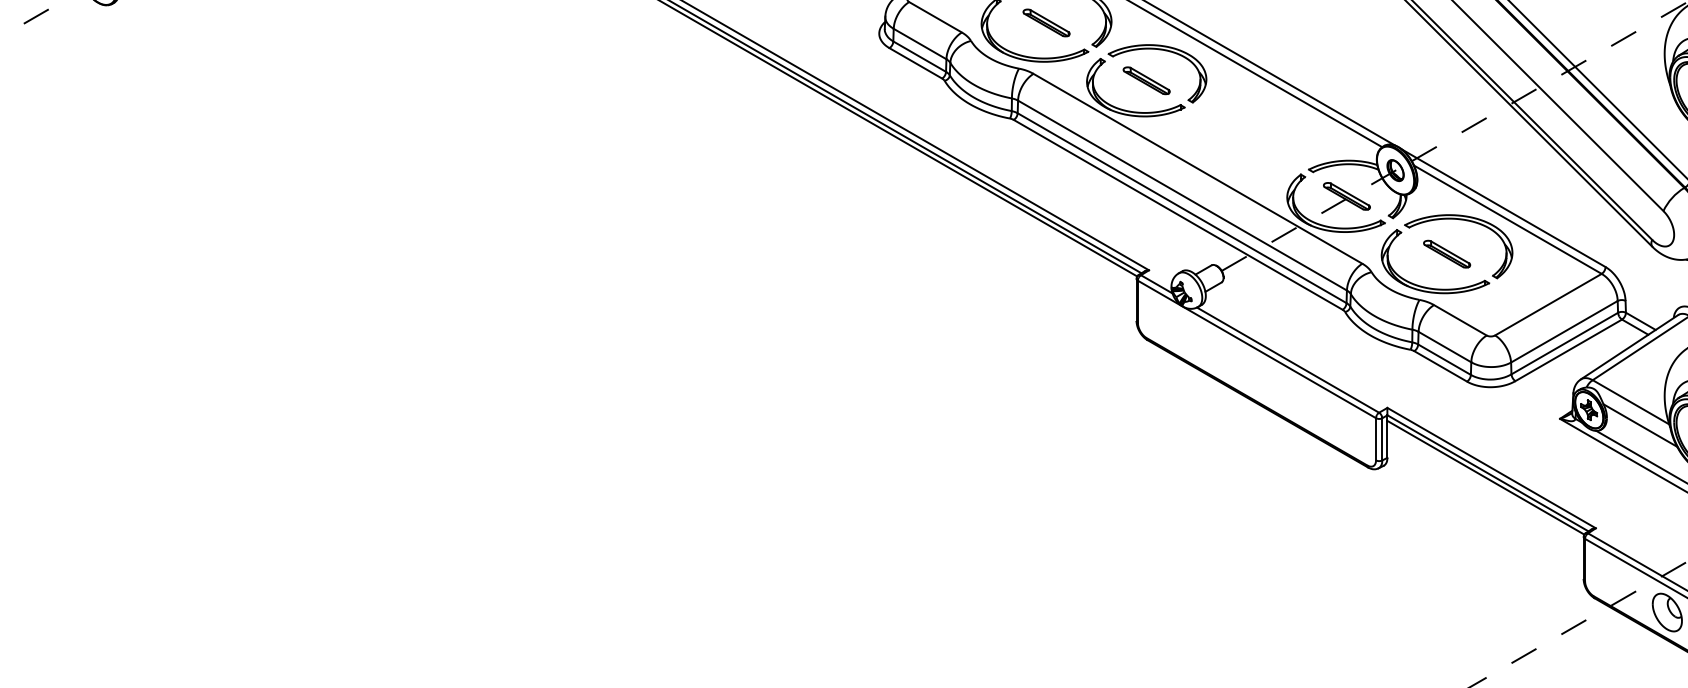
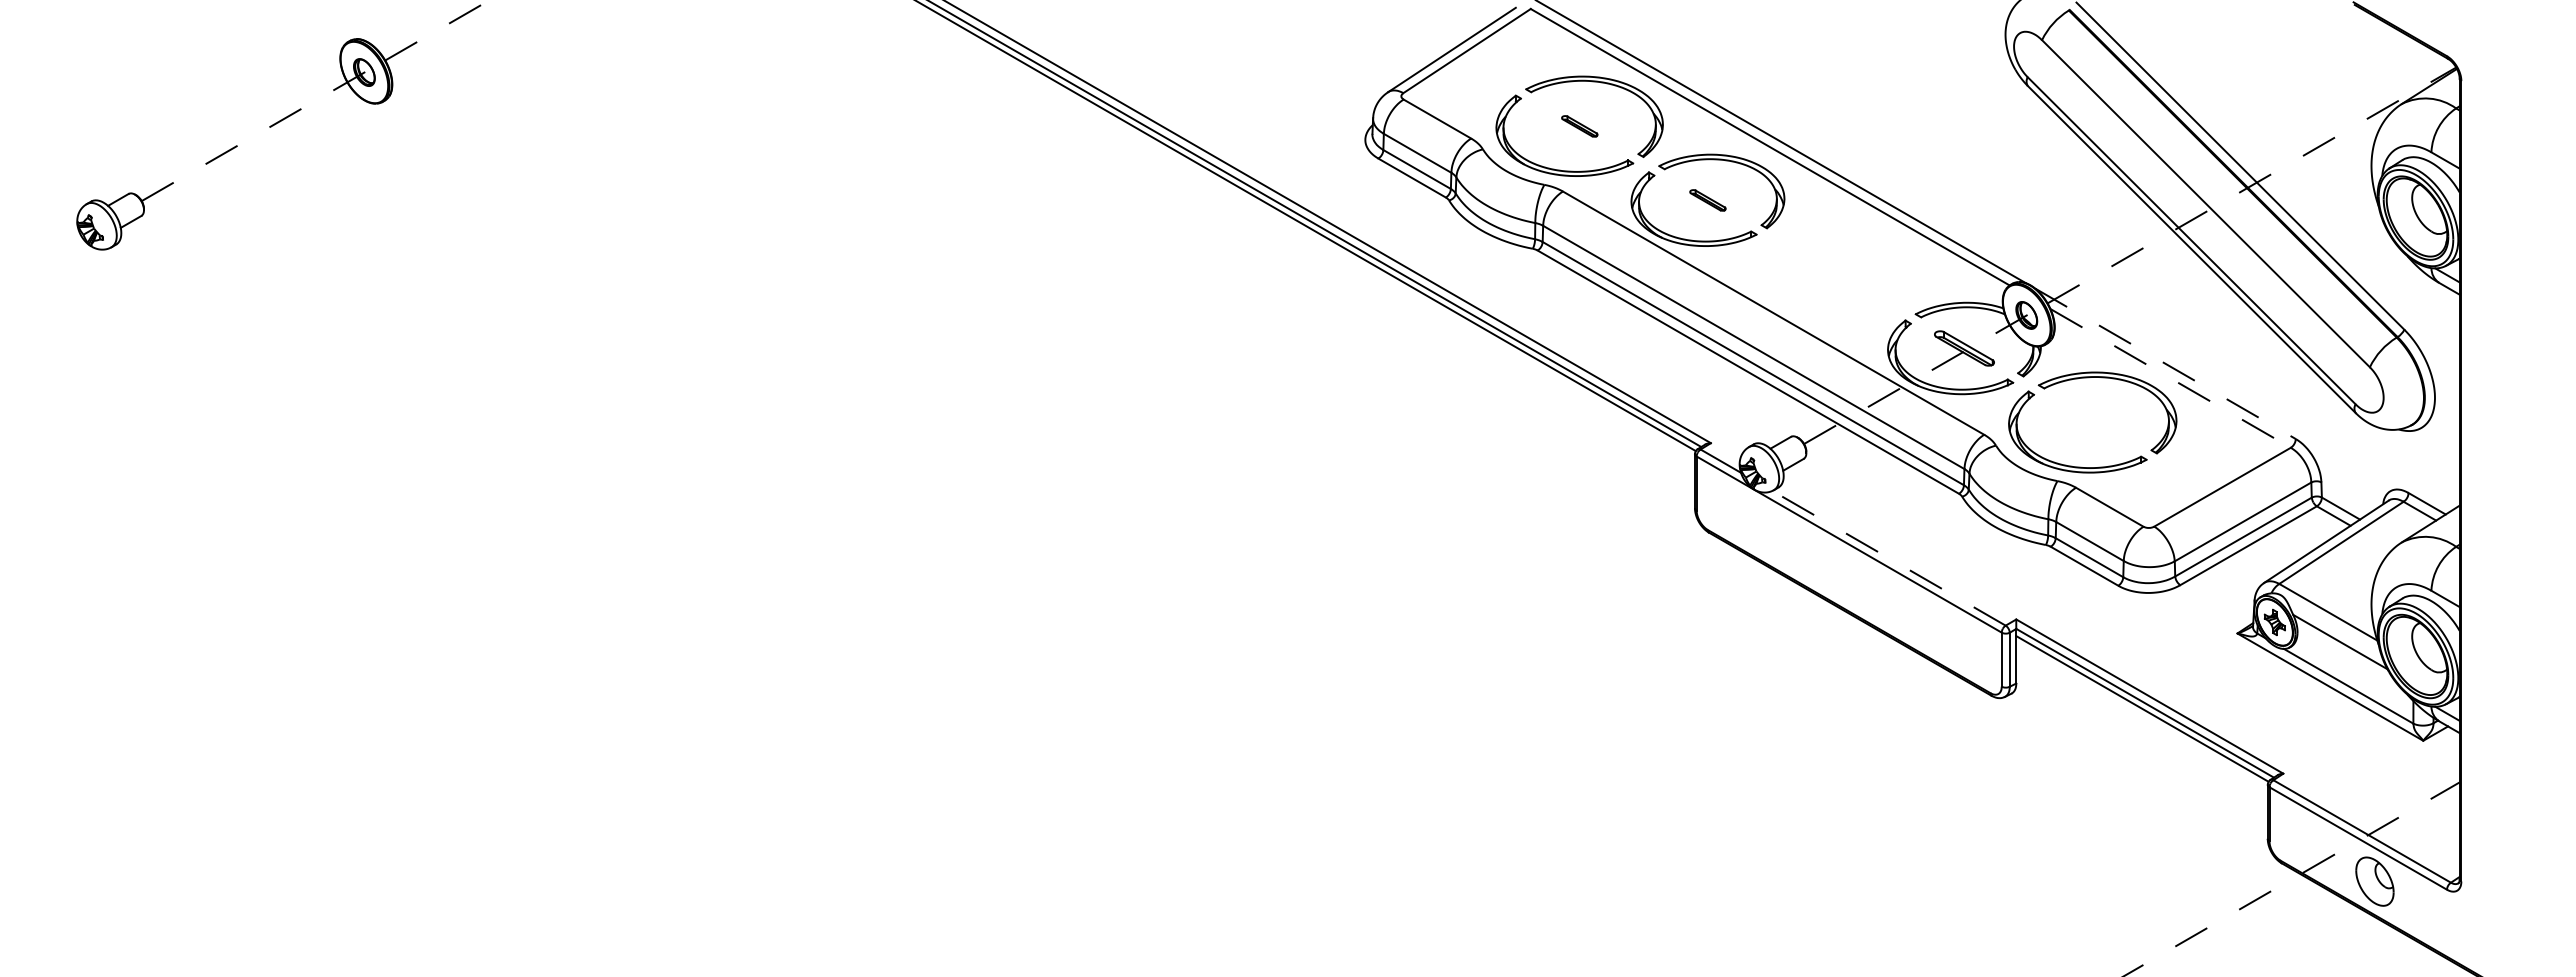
part: (1046, 23) -> (1579, 126), size x0.6
part: (1146, 80) -> (1707, 200), size x0.6
line: (1503, 208) -> (2165, 364), solid -> dashed
line: (1507, 219) -> (2170, 378), solid -> dashed
part: (1446, 254) -> (2092, 422), removed
line: (1288, 360) -> (1889, 558), solid -> dashed

